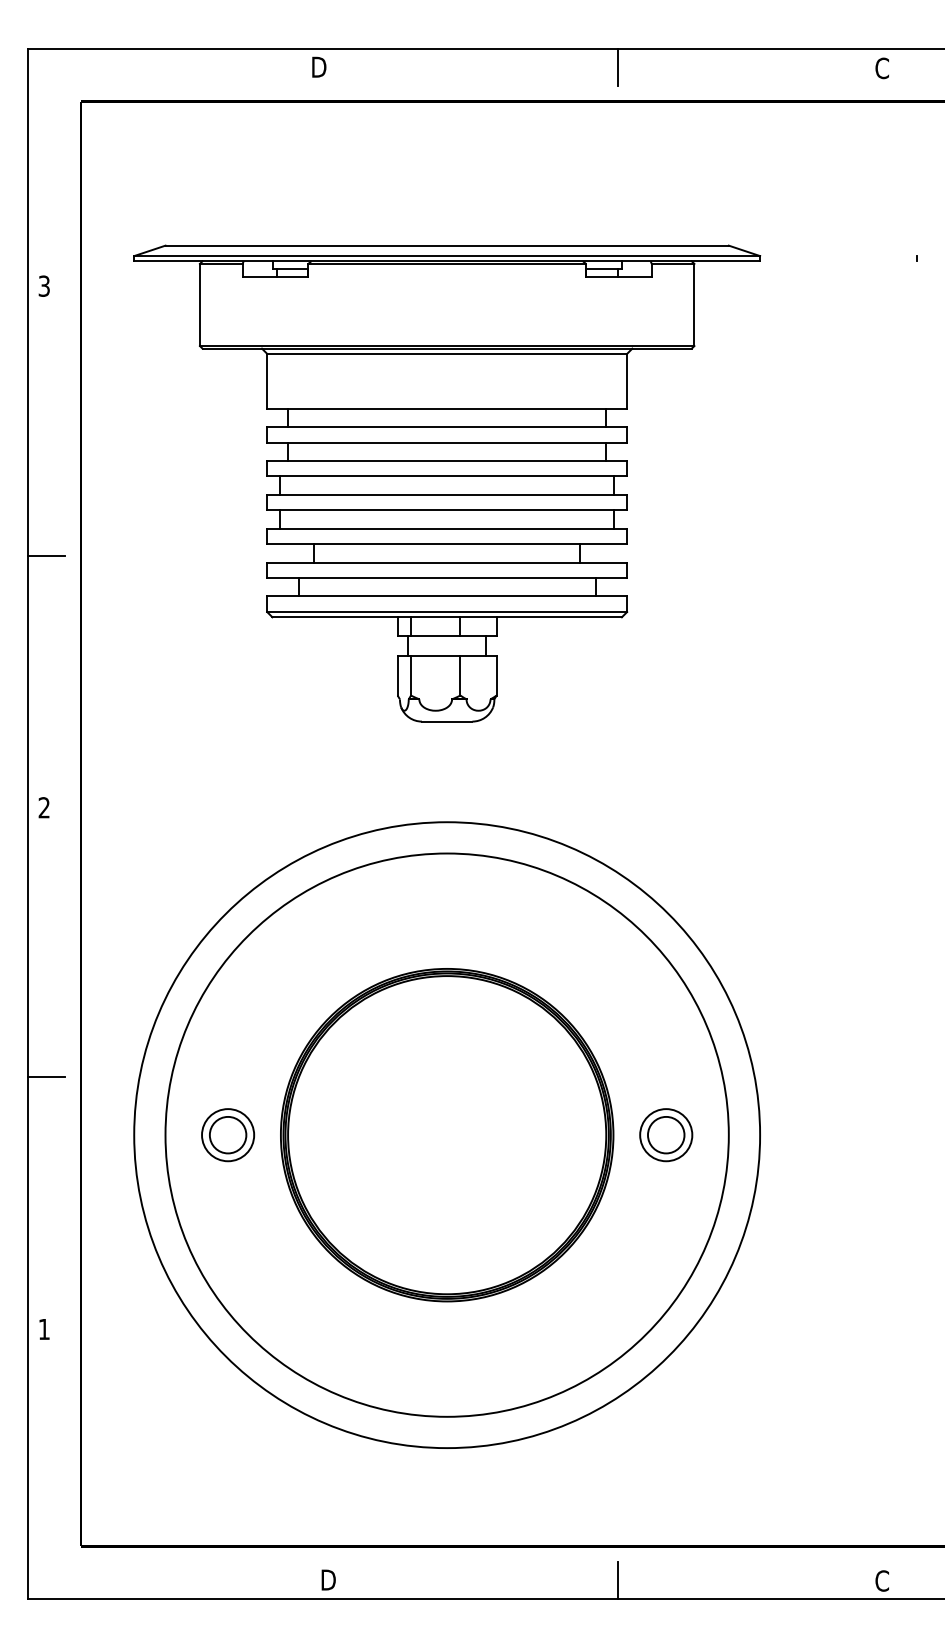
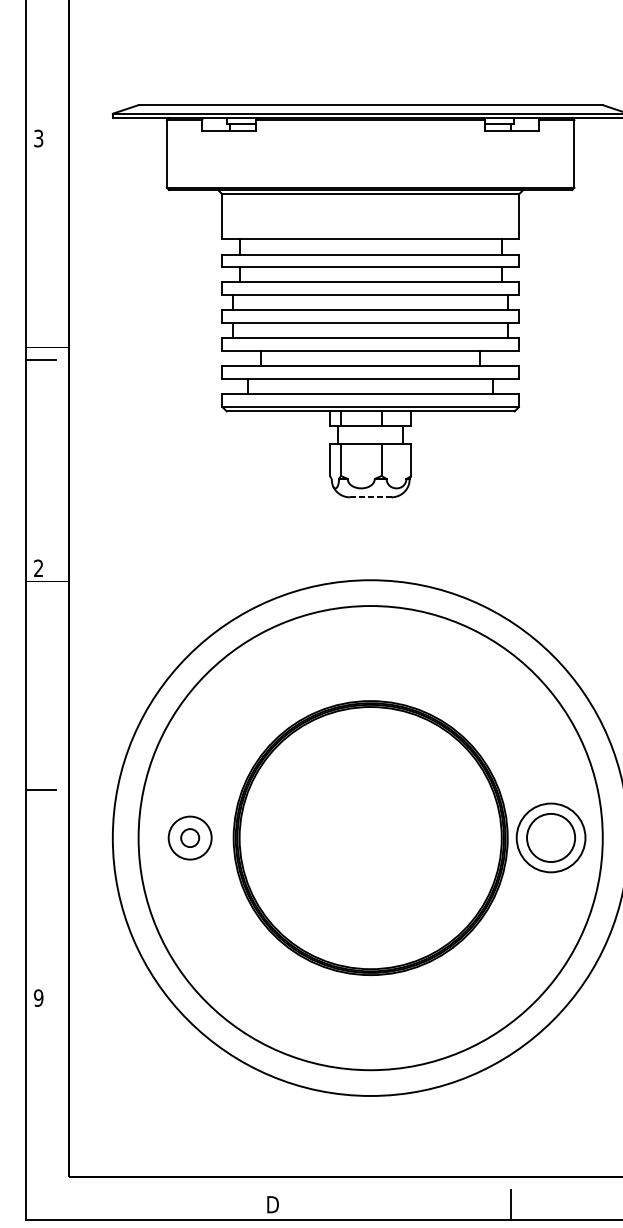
line: (447, 721) -> (370, 497), solid -> dashed
circle: (227, 1134) -> (189, 837), size x0.6
part: (666, 1135) -> (551, 838), size x1.6
text: (44, 1329) -> (38, 998), 1 -> 9

